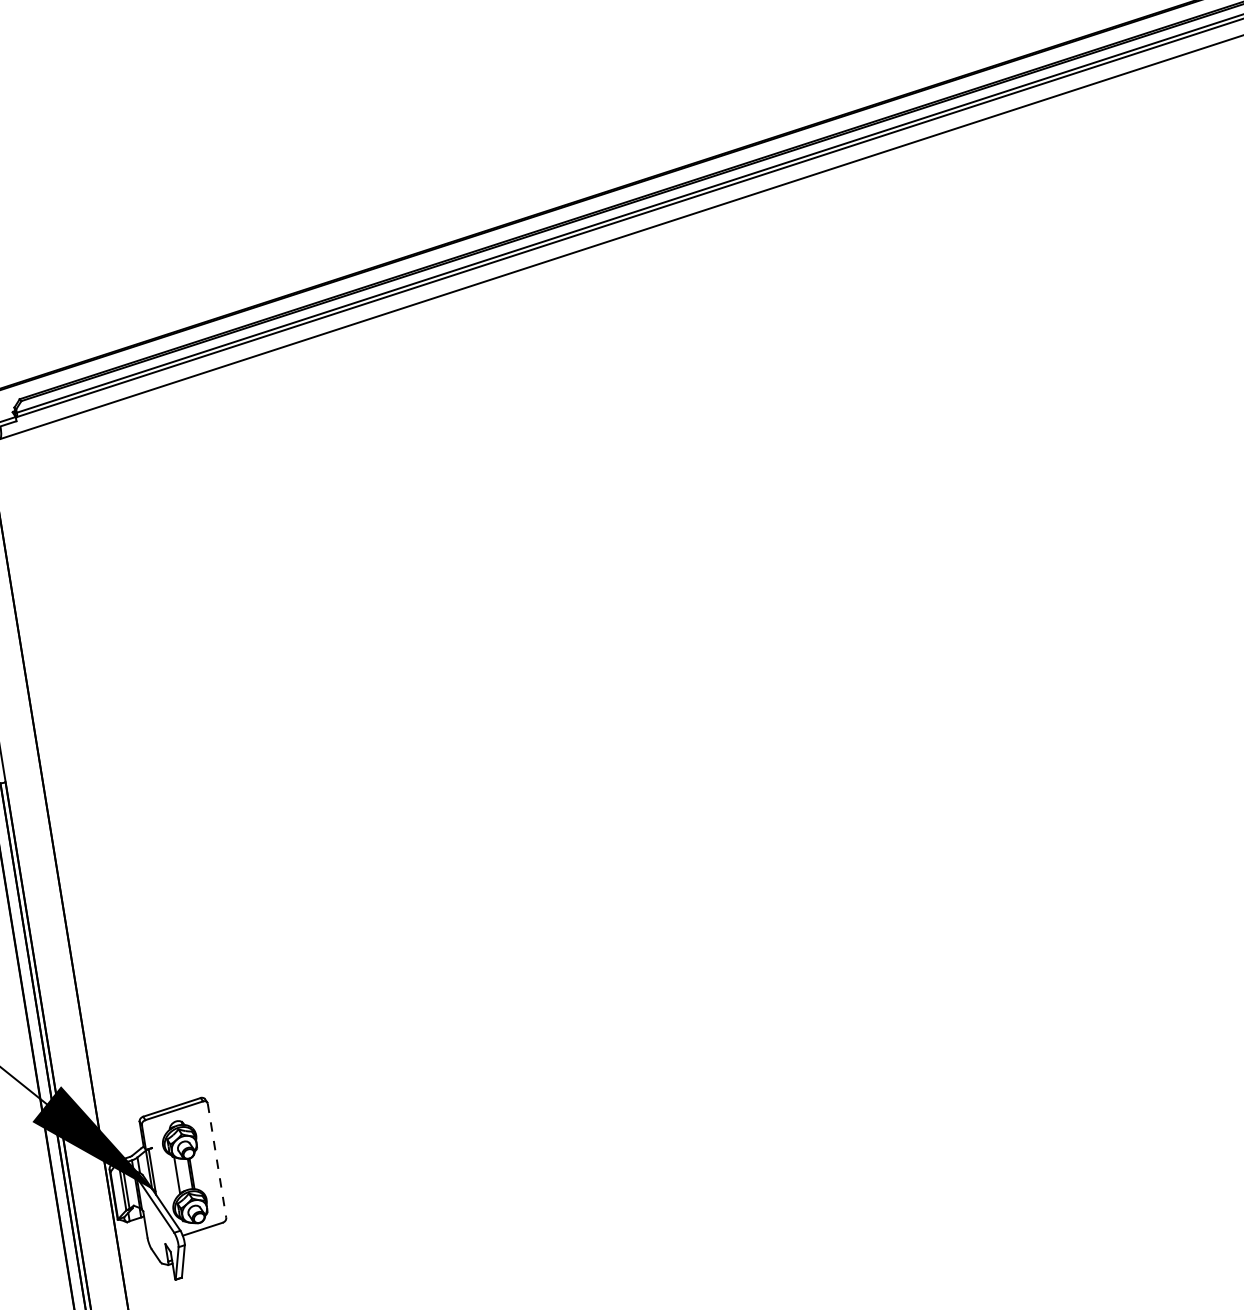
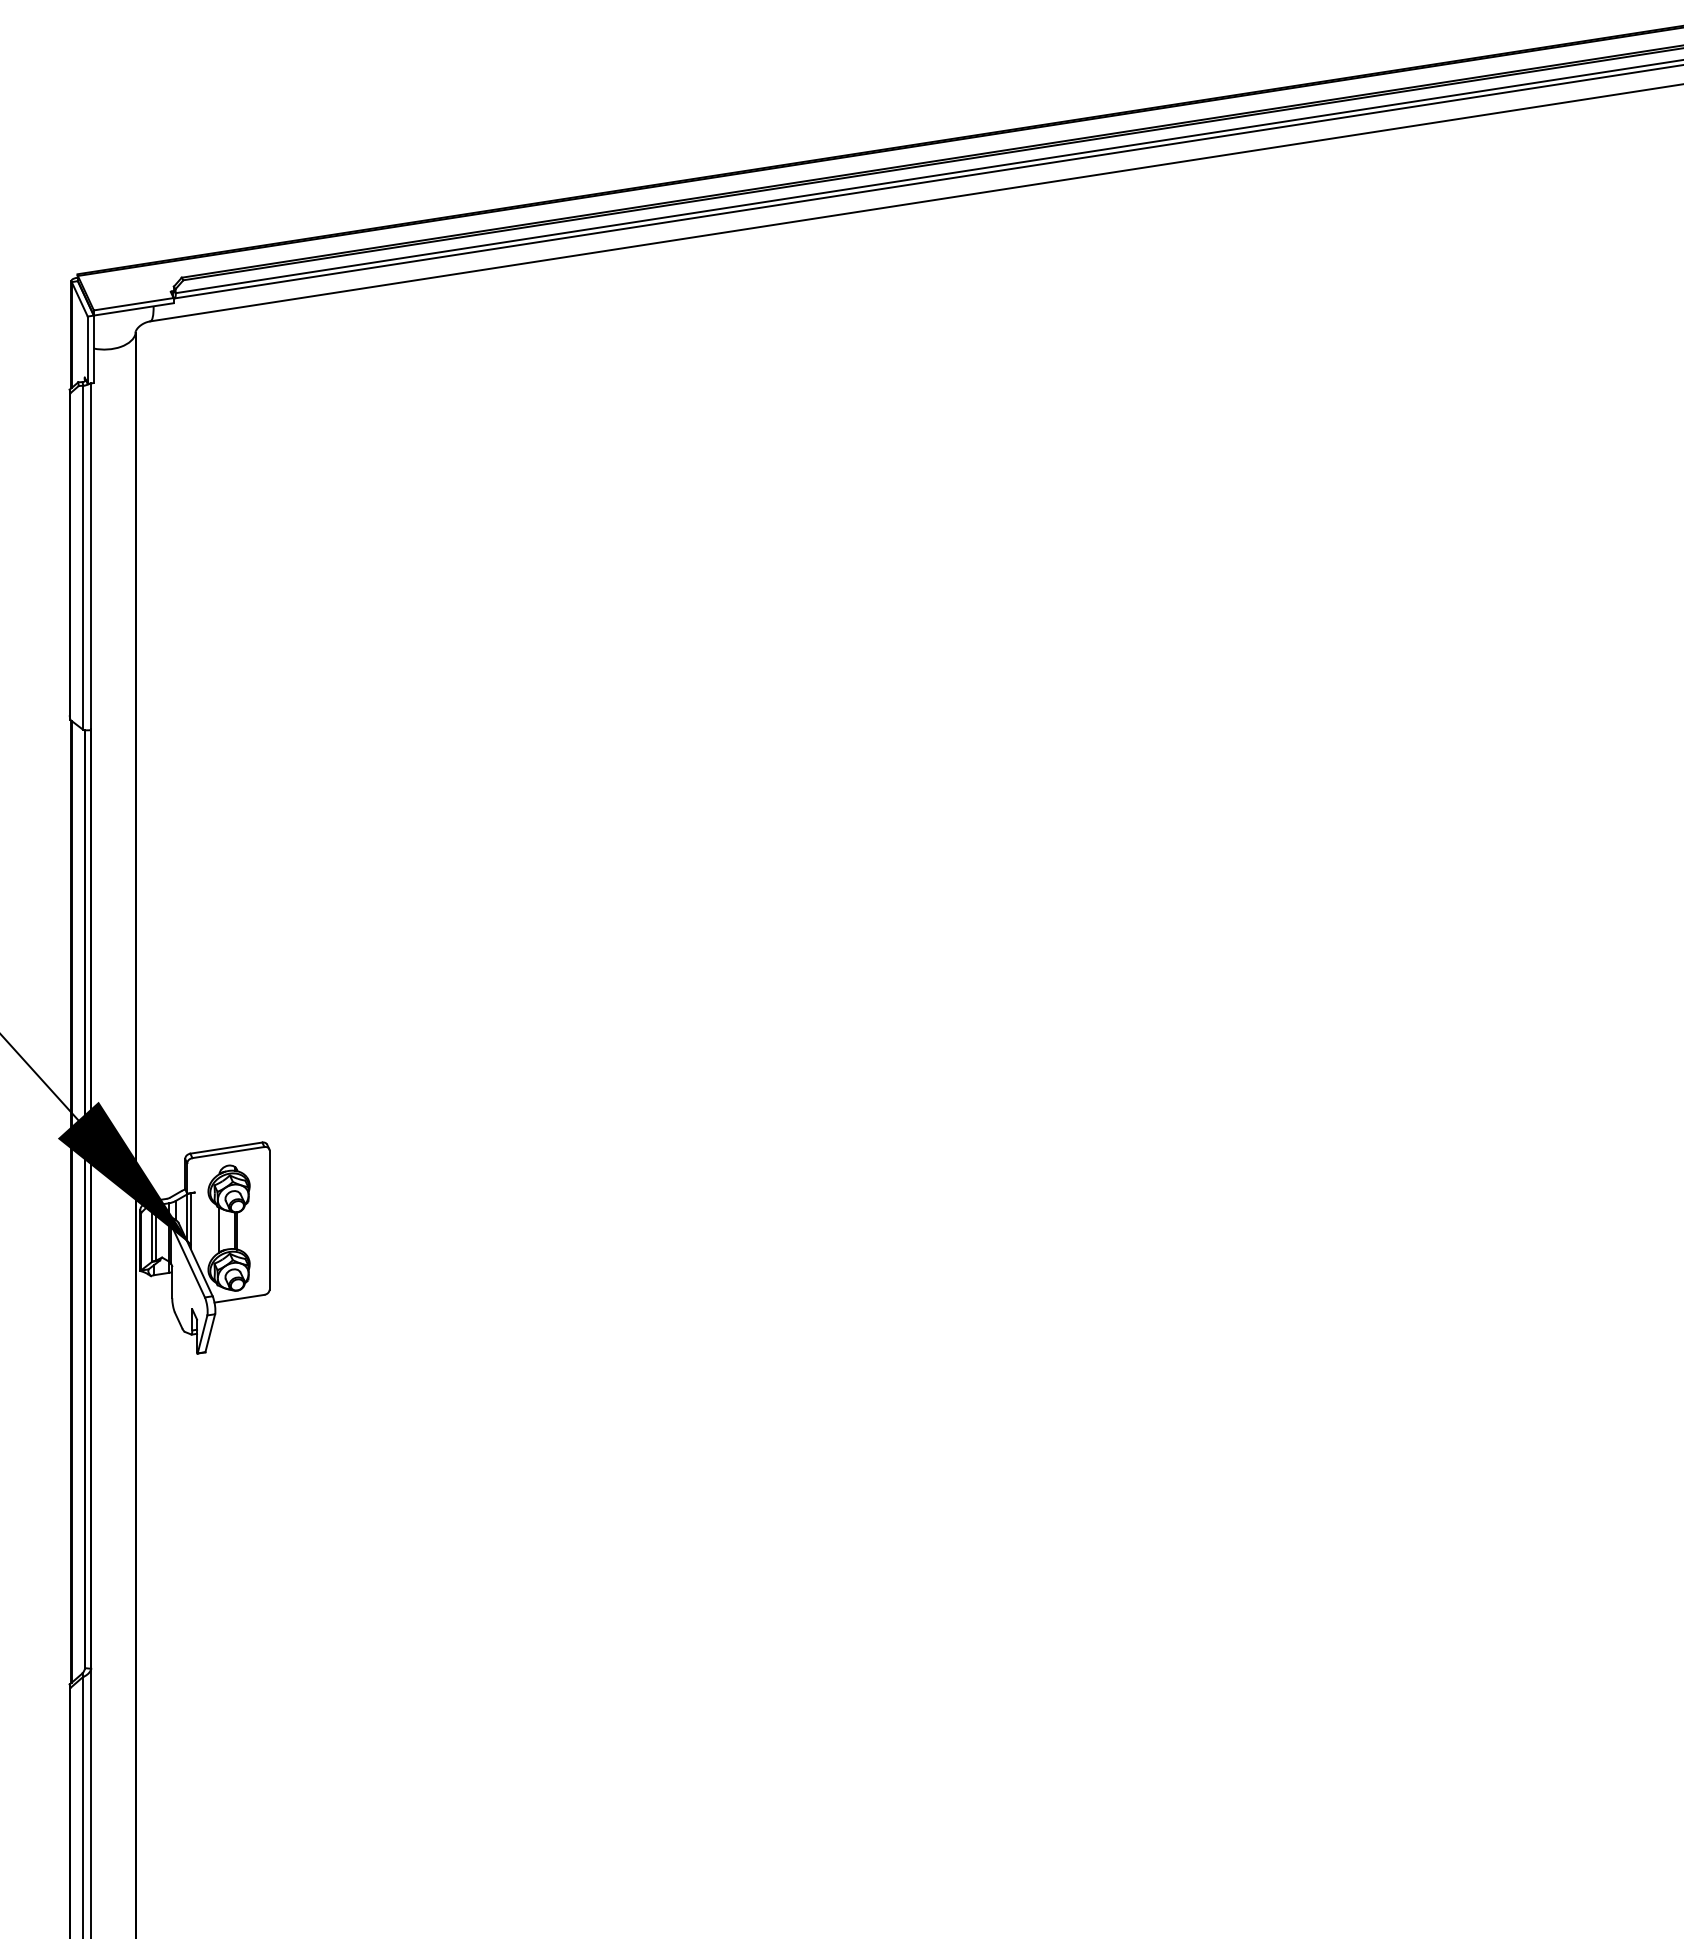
line: (216, 1161) -> (269, 1220), dashed -> solid

